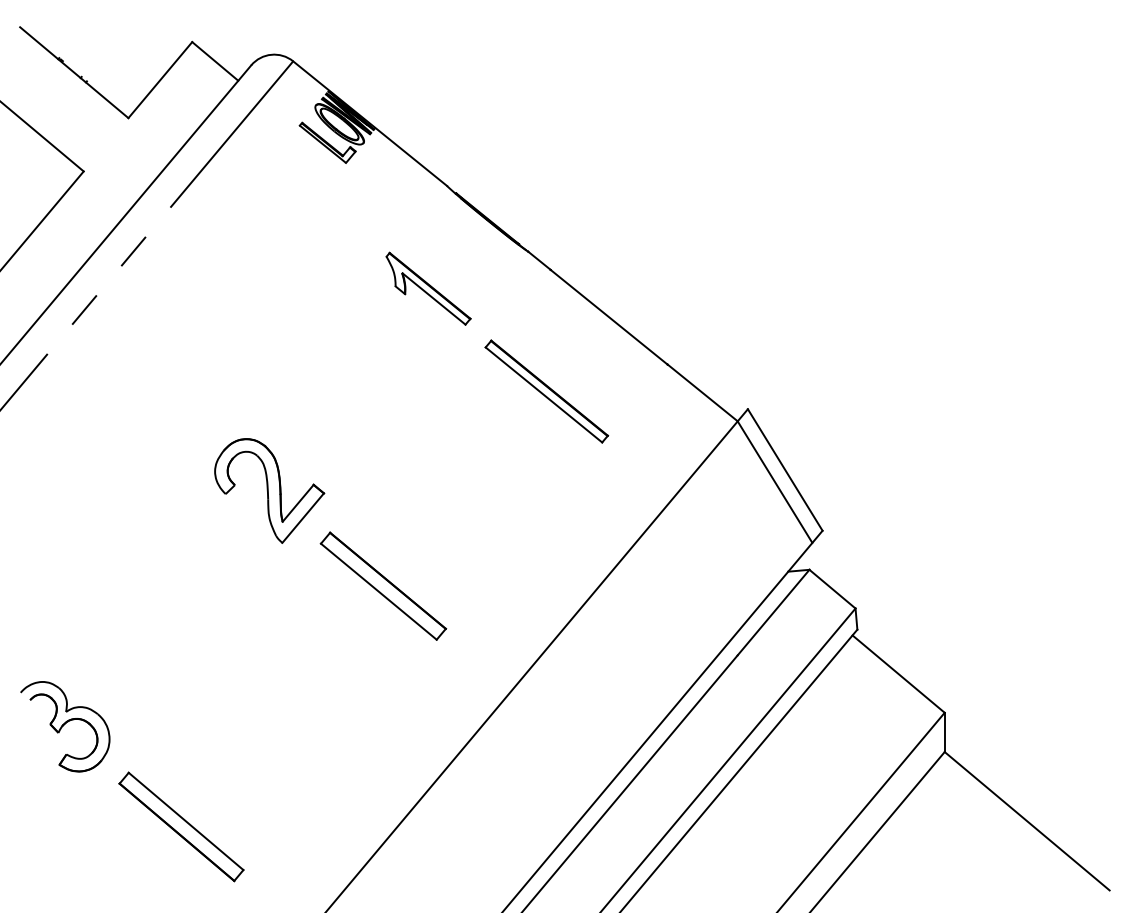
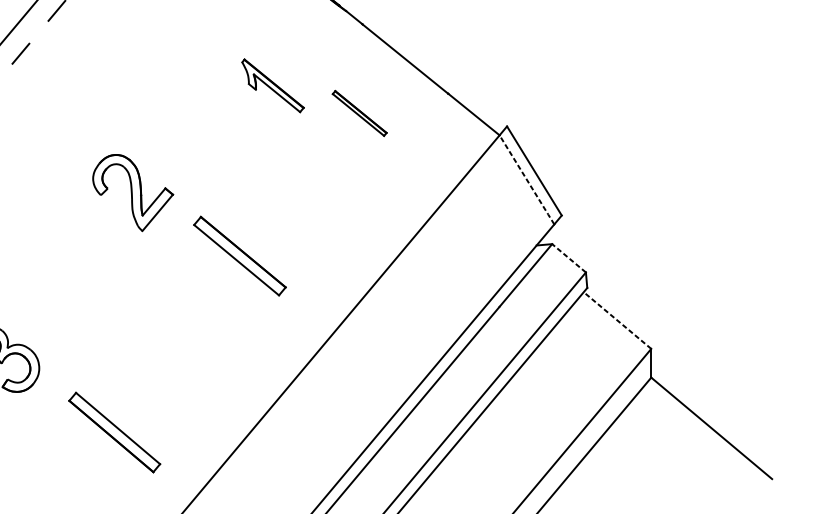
part: (428, 288) -> (273, 85), moved
part: (546, 391) -> (359, 113), size x0.6
line: (775, 482) -> (527, 180), solid -> dashed
part: (269, 490) -> (133, 192), moved
line: (832, 588) -> (569, 257), solid -> dashed
line: (898, 673) -> (617, 320), solid -> dashed
part: (181, 826) -> (114, 432), moved

